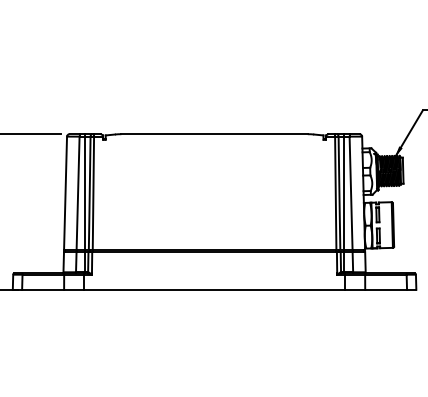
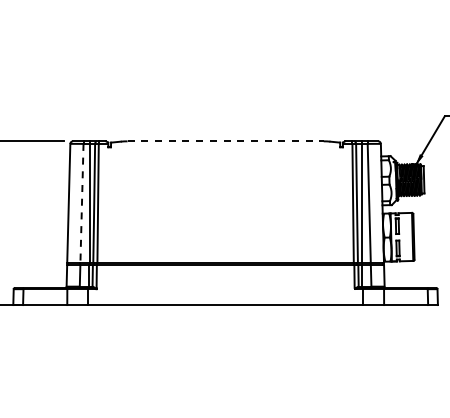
line: (215, 134) -> (226, 141), solid -> dashed
line: (77, 193) -> (81, 203), solid -> dashed

